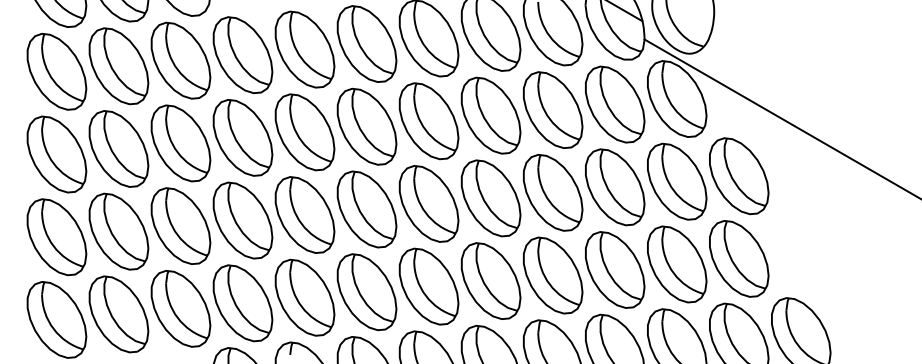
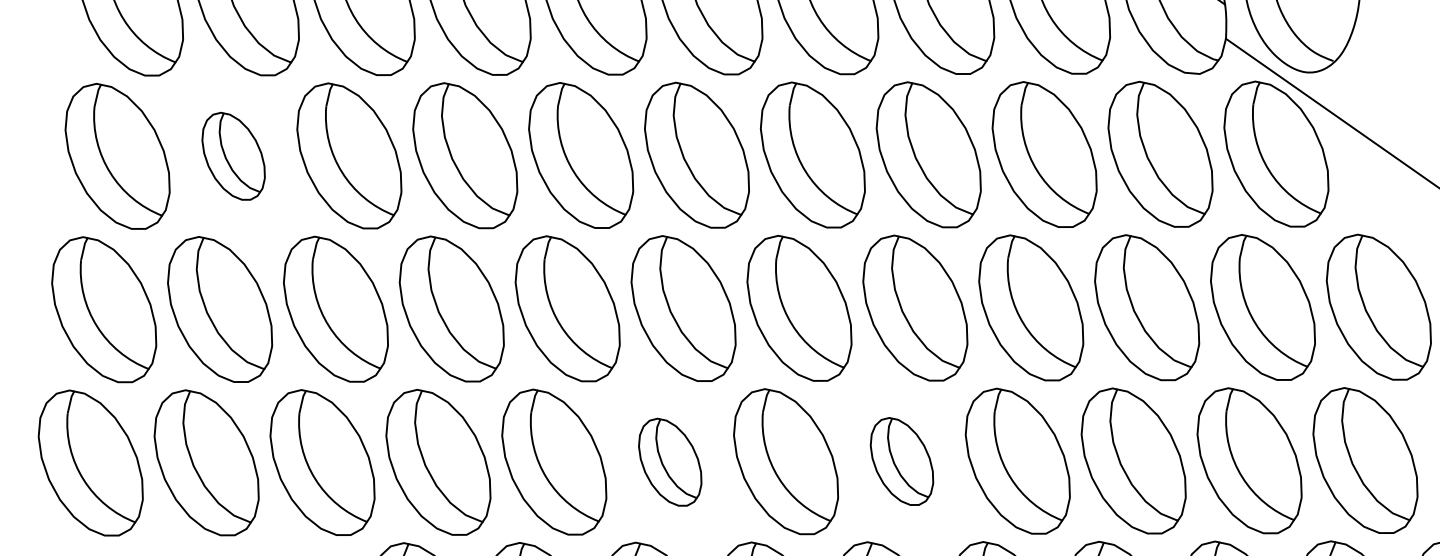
part: (118, 148) -> (233, 155), size x0.6
part: (490, 280) -> (901, 460), size x0.6
part: (366, 292) -> (669, 462), size x0.6

